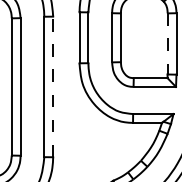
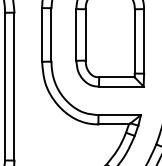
line: (167, 43) -> (134, 40), dashed -> solid
line: (53, 86) -> (14, 86), dashed -> solid

